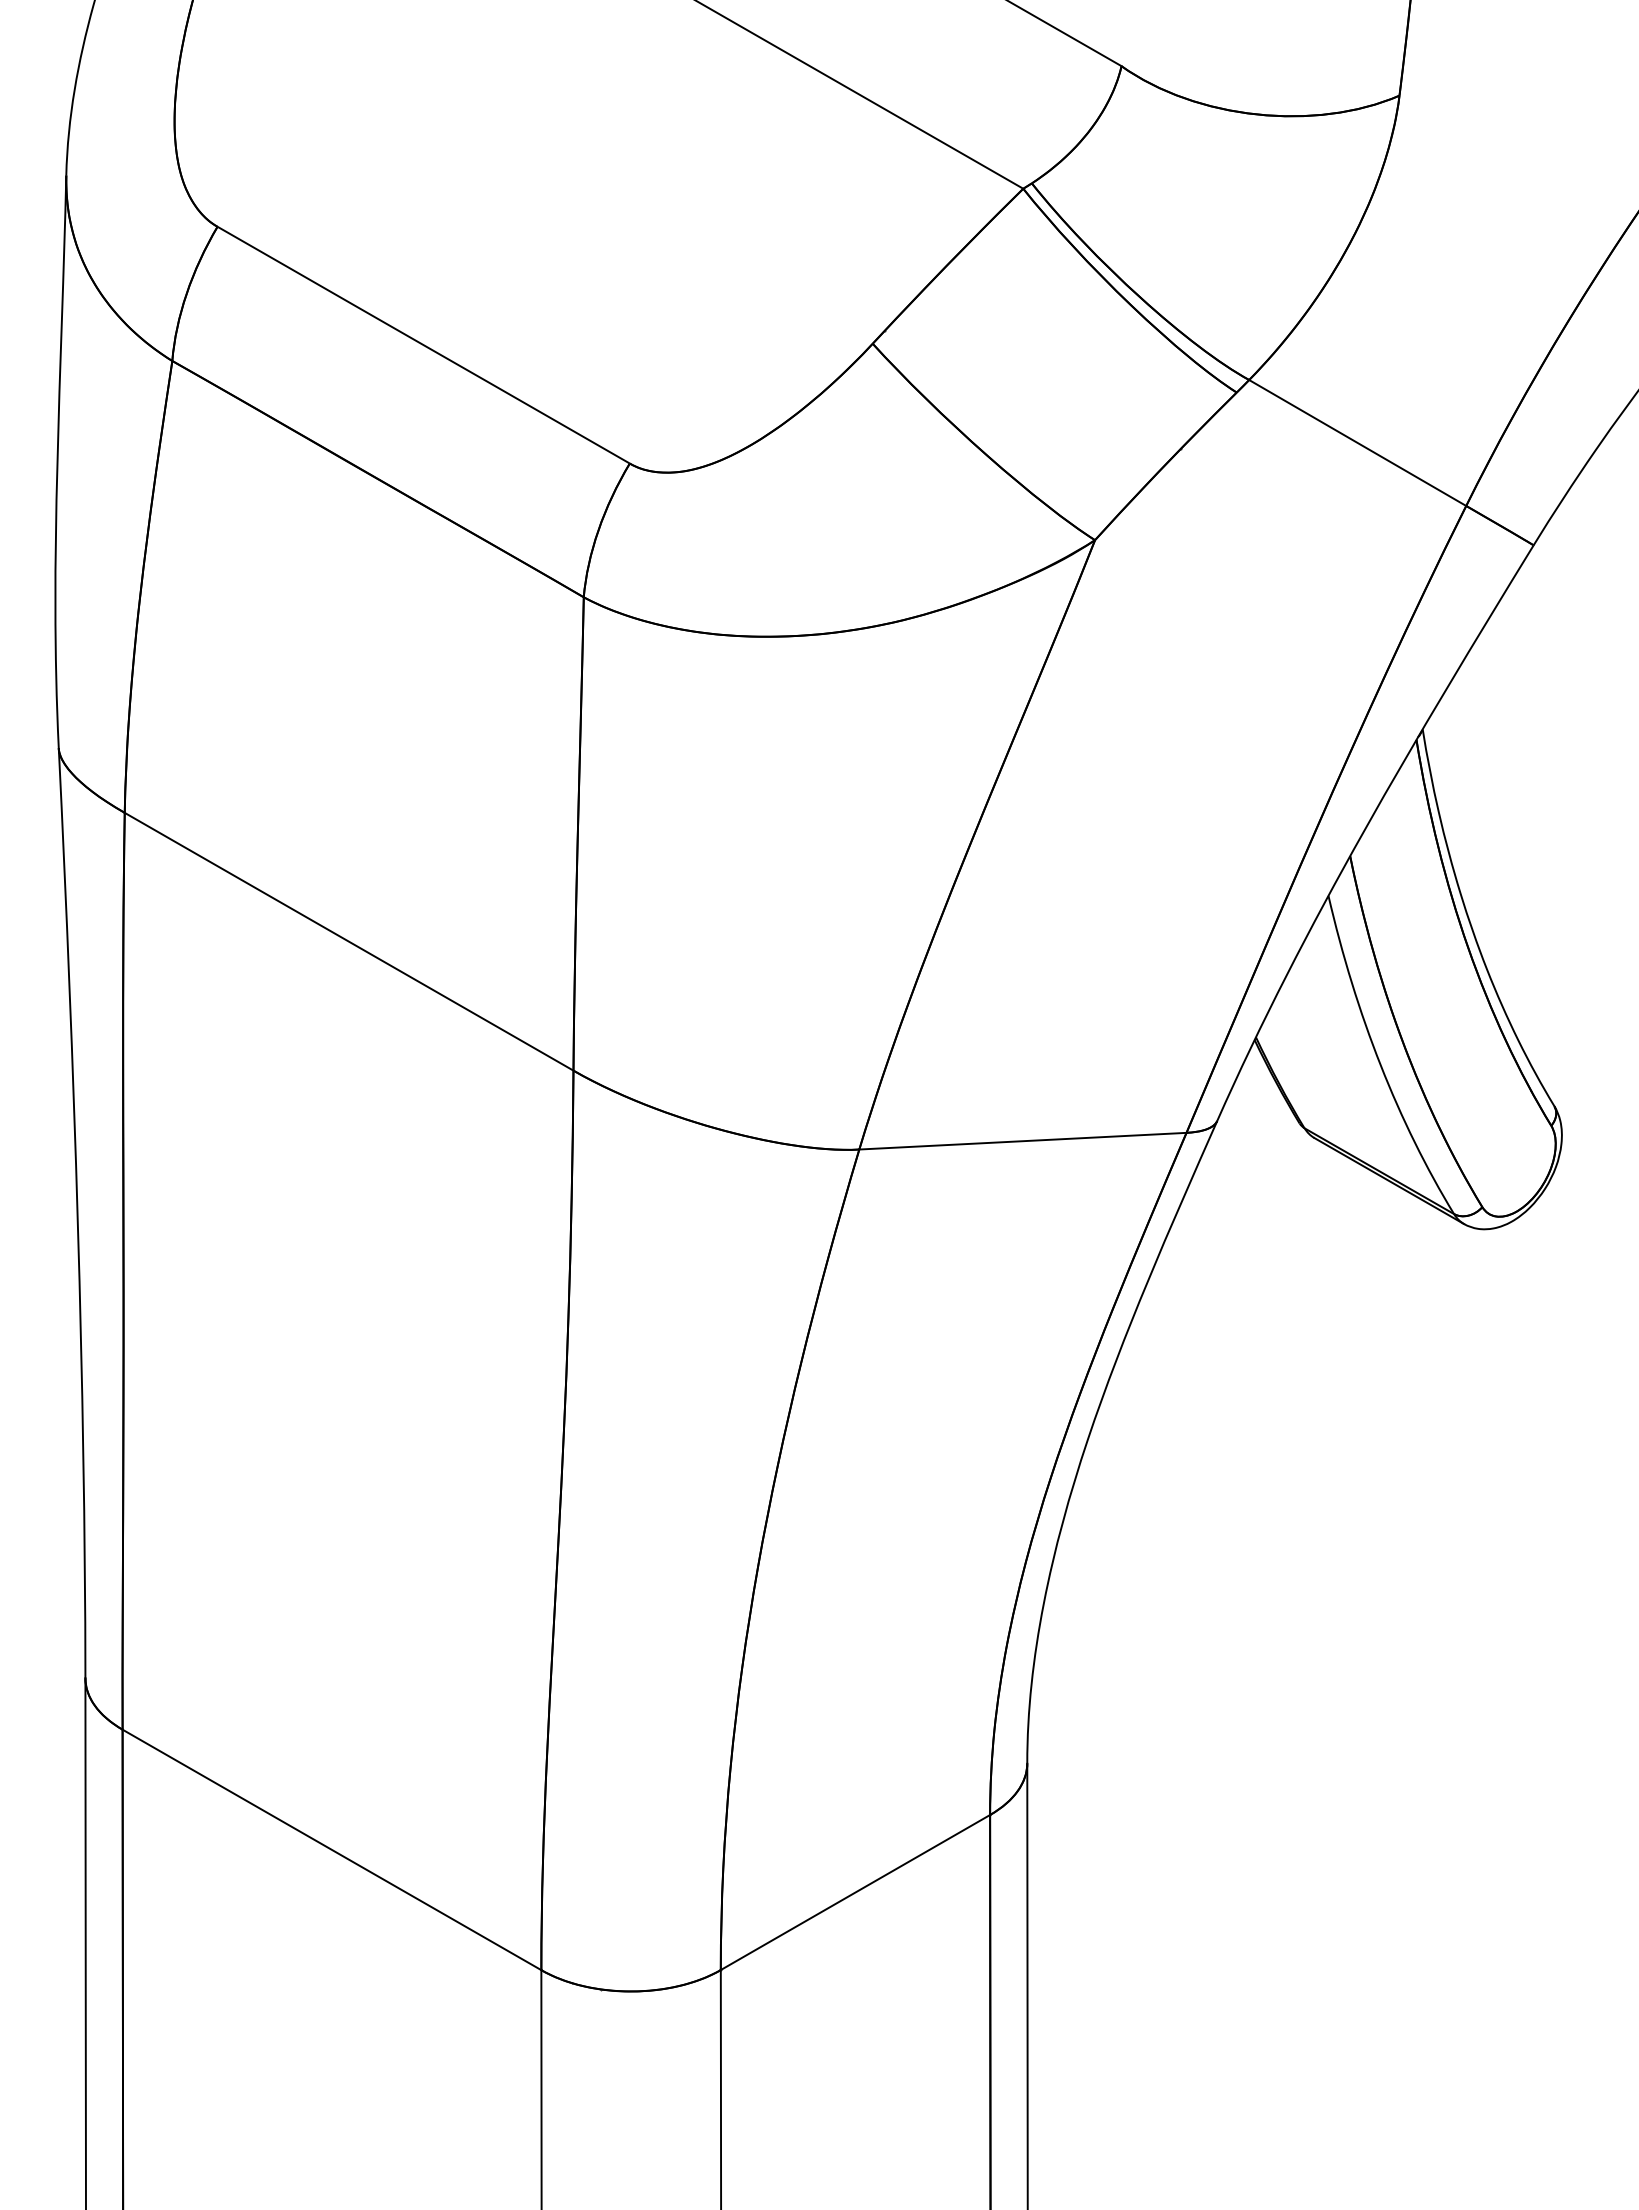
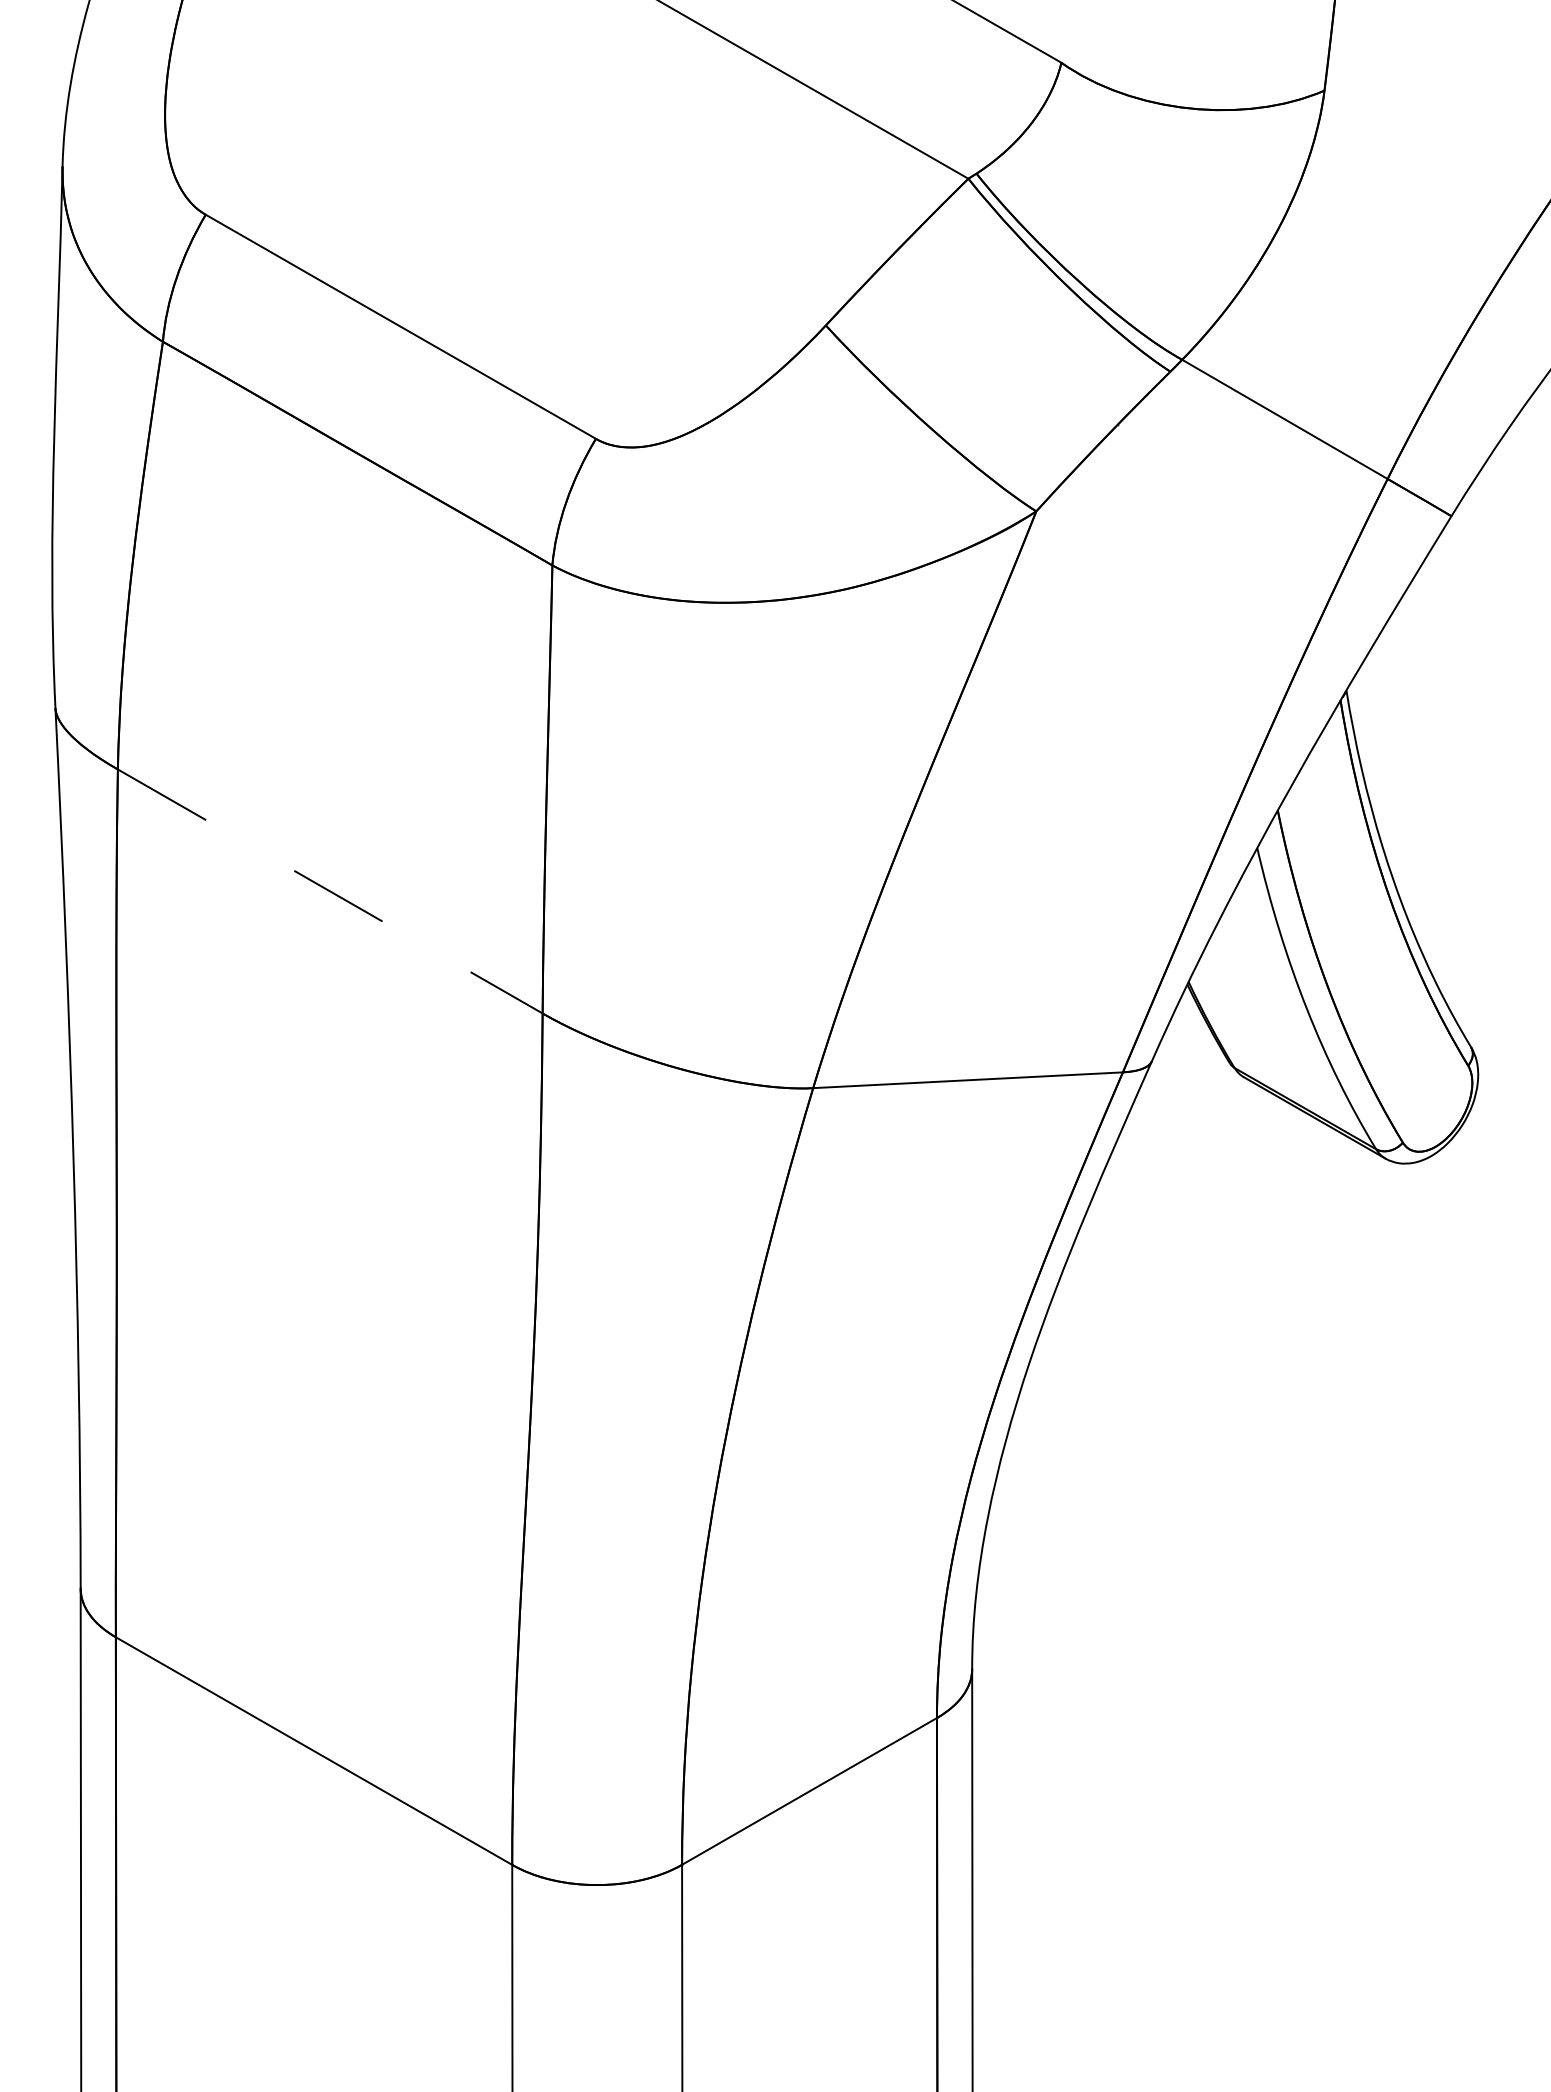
line: (349, 941) -> (330, 891), solid -> dashed

